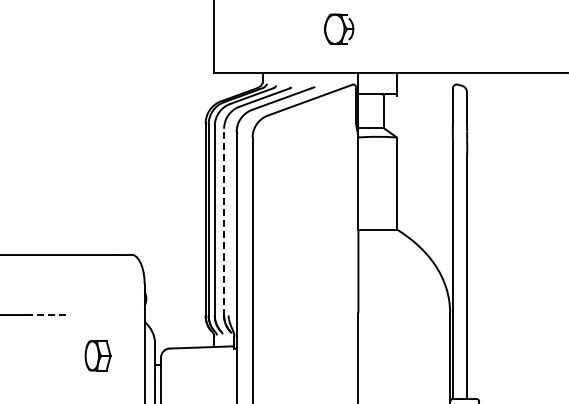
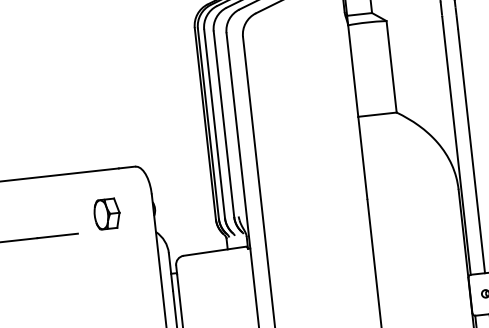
line: (224, 221) -> (224, 123), dashed -> solid
line: (47, 315) -> (58, 236), dashed -> solid
part: (97, 355) -> (106, 213), moved

